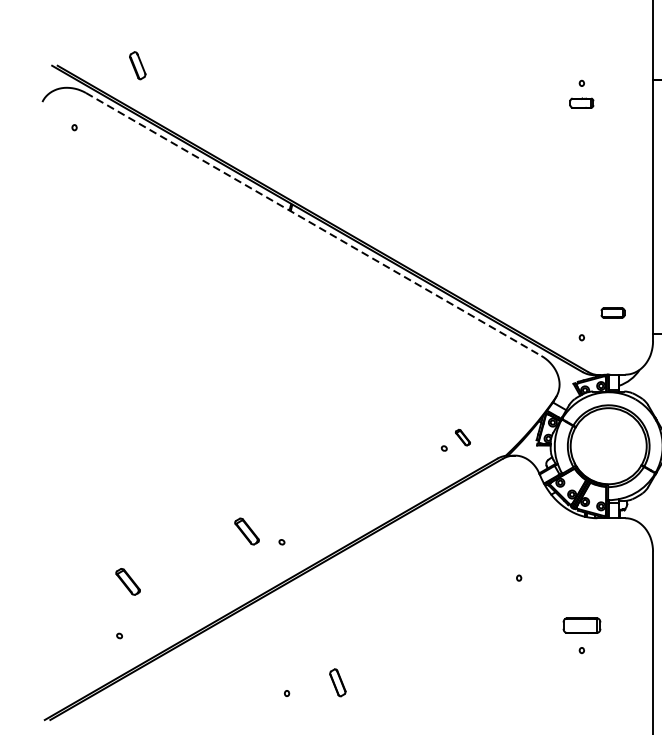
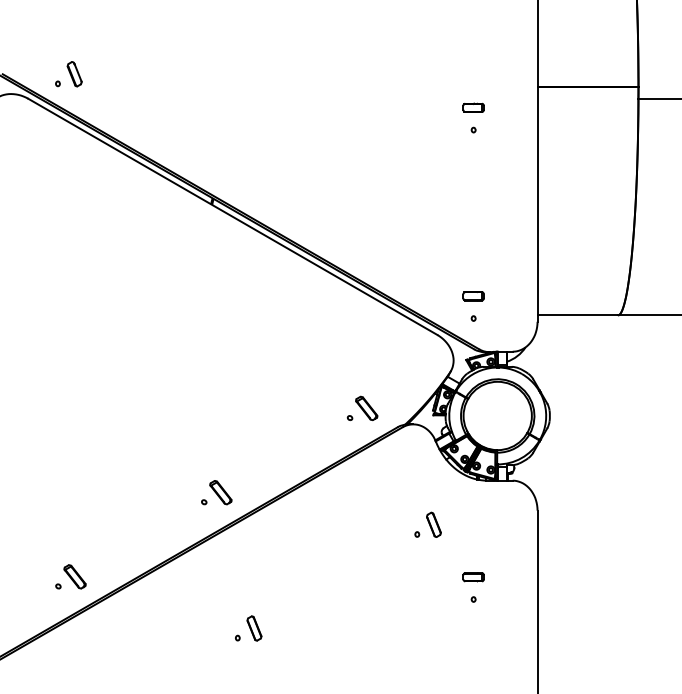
part: (581, 82) -> (473, 129), moved
part: (74, 127) -> (57, 83), moved
line: (314, 225) -> (233, 217), dashed -> solid
part: (612, 313) -> (473, 296), moved
part: (462, 436) -> (366, 407), size x1.67
part: (246, 531) -> (220, 492), moved
part: (537, 567) -> (433, 524), added
part: (127, 581) -> (74, 576), moved
part: (581, 626) -> (473, 577), size x0.62
part: (286, 692) -> (237, 637), moved

